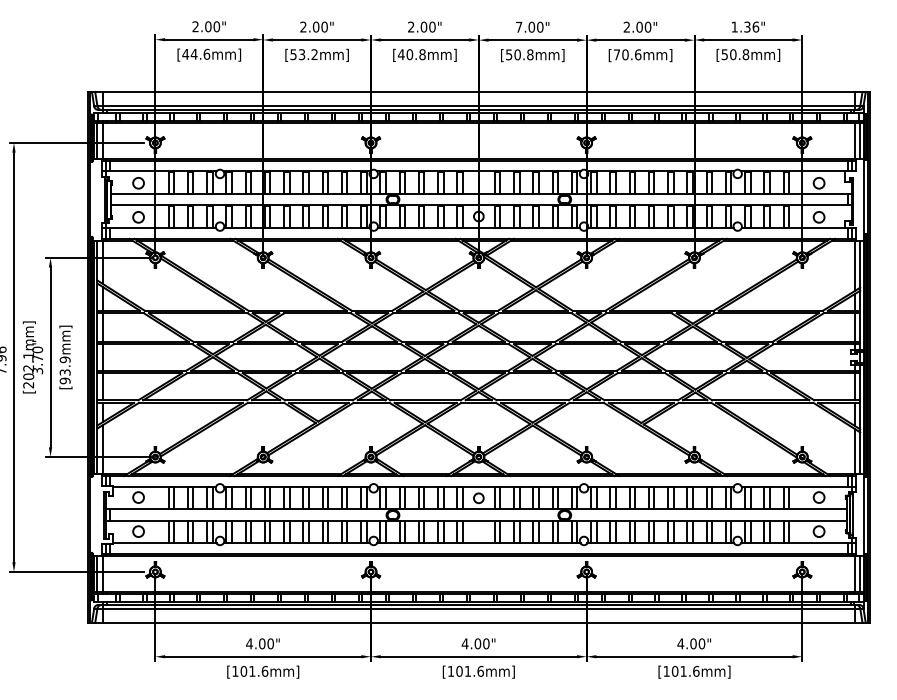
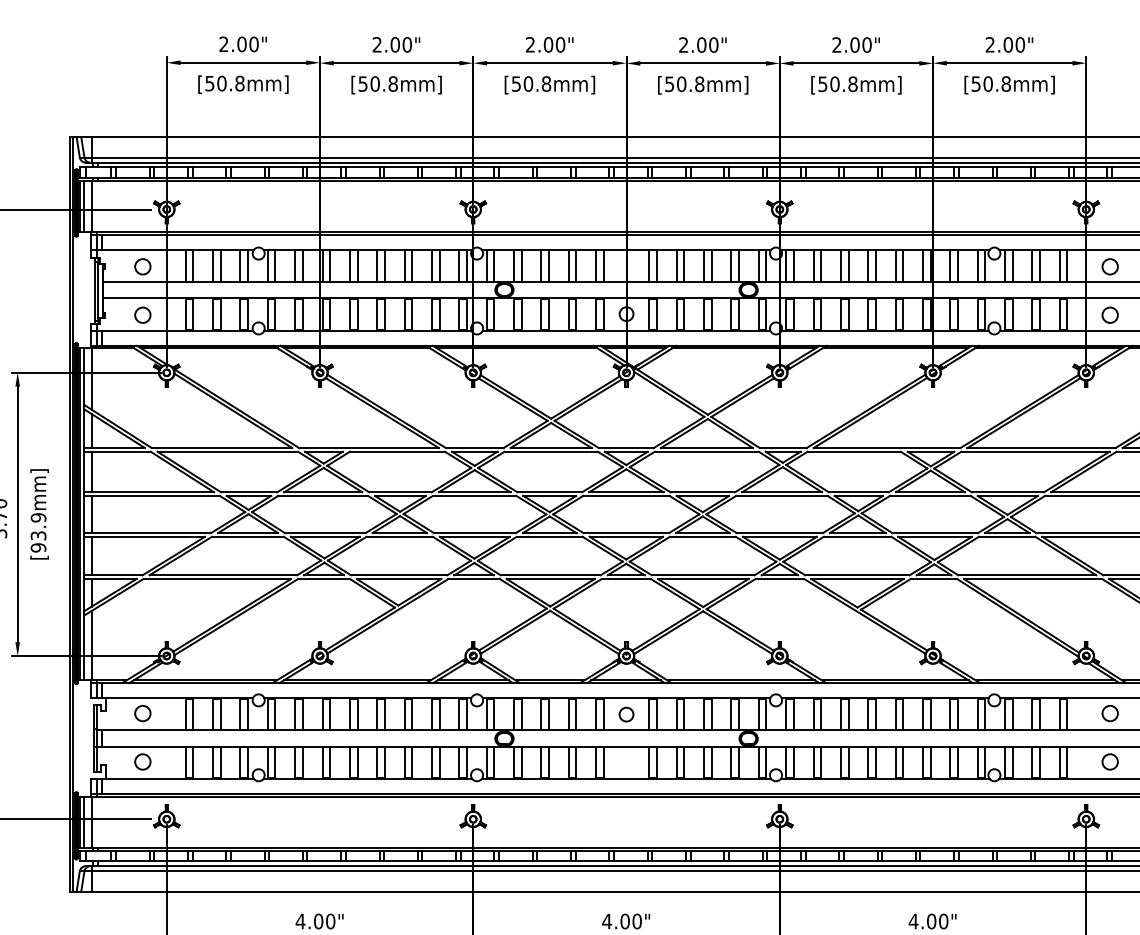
text: (519, 26) -> (684, 43), 7.00" -> 2.00"
text: (745, 26) -> (1005, 43), 1.36" -> 2.00"
text: (196, 53) -> (225, 82), [44.6mm] -> [50.8mm]
text: (307, 54) -> (382, 83), [53.2mm] -> [50.8mm]
text: (400, 54) -> (515, 83), [40.8mm] -> [50.8mm]
text: (627, 54) -> (837, 83), [70.6mm] -> [50.8mm]

